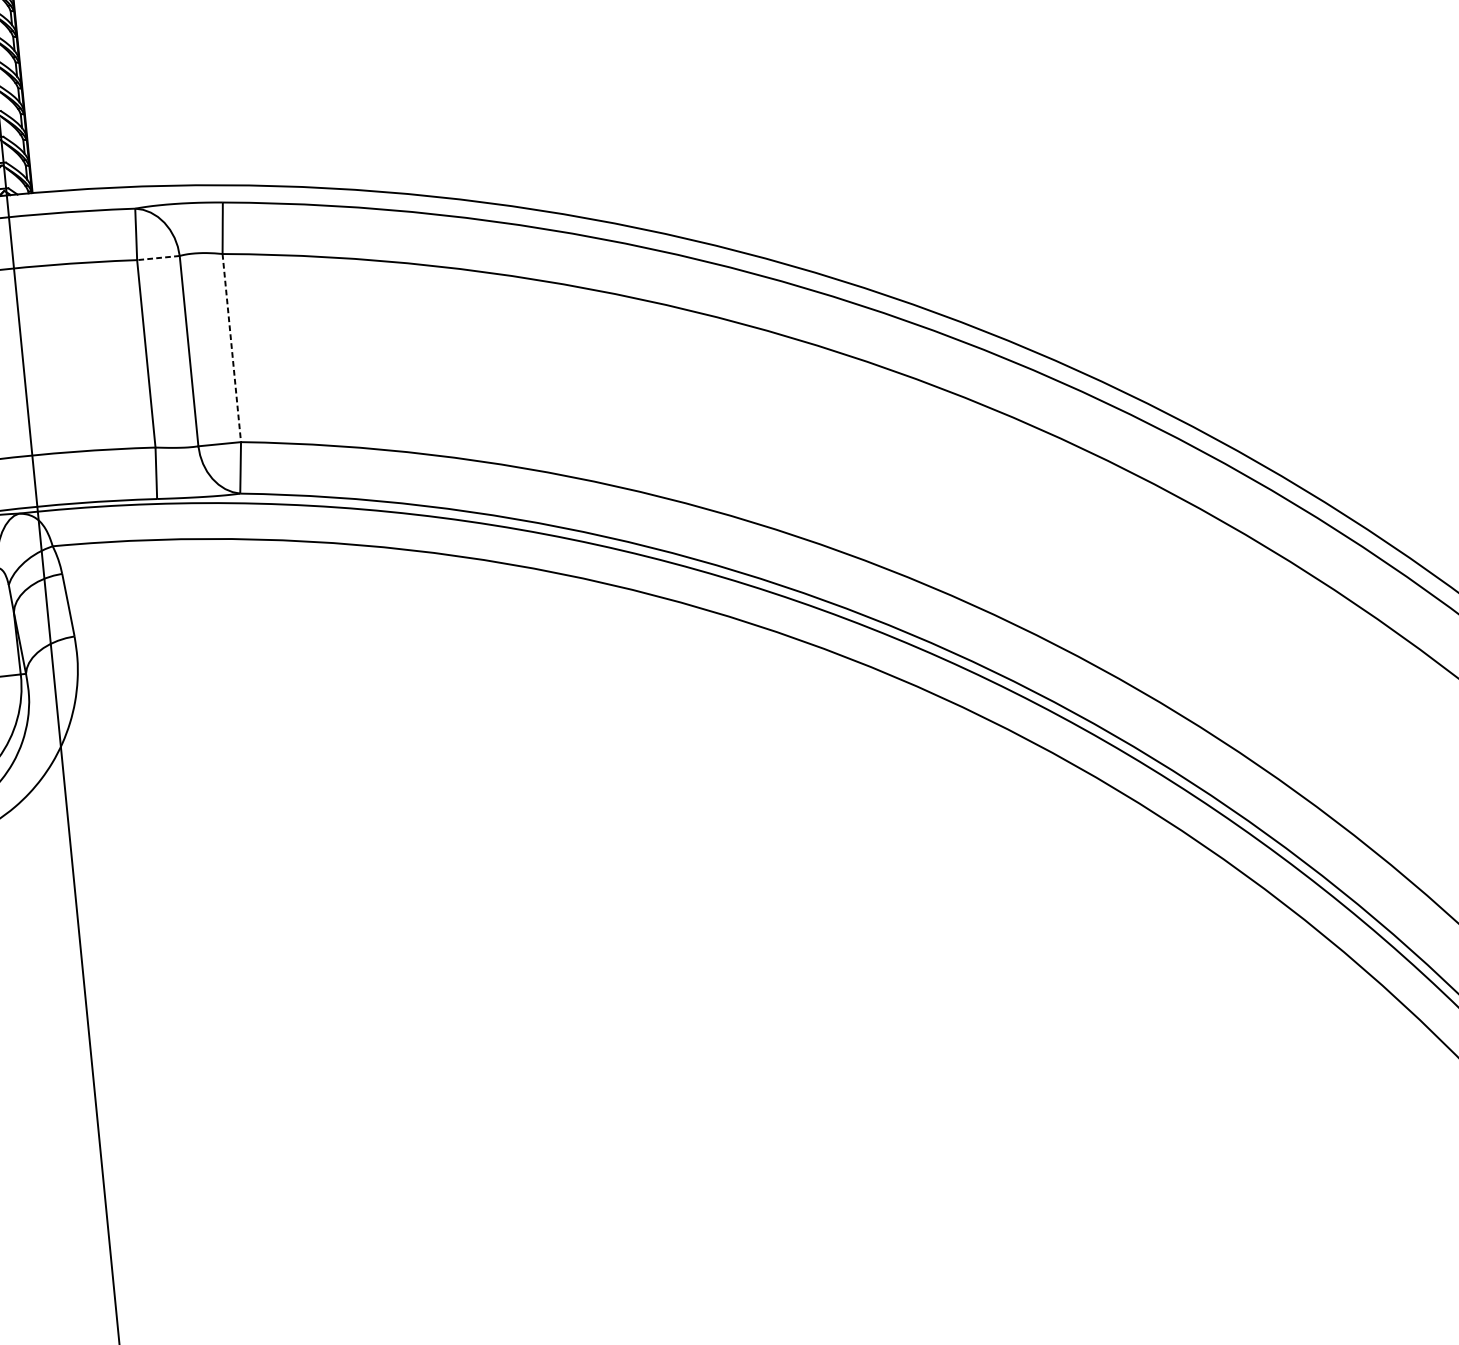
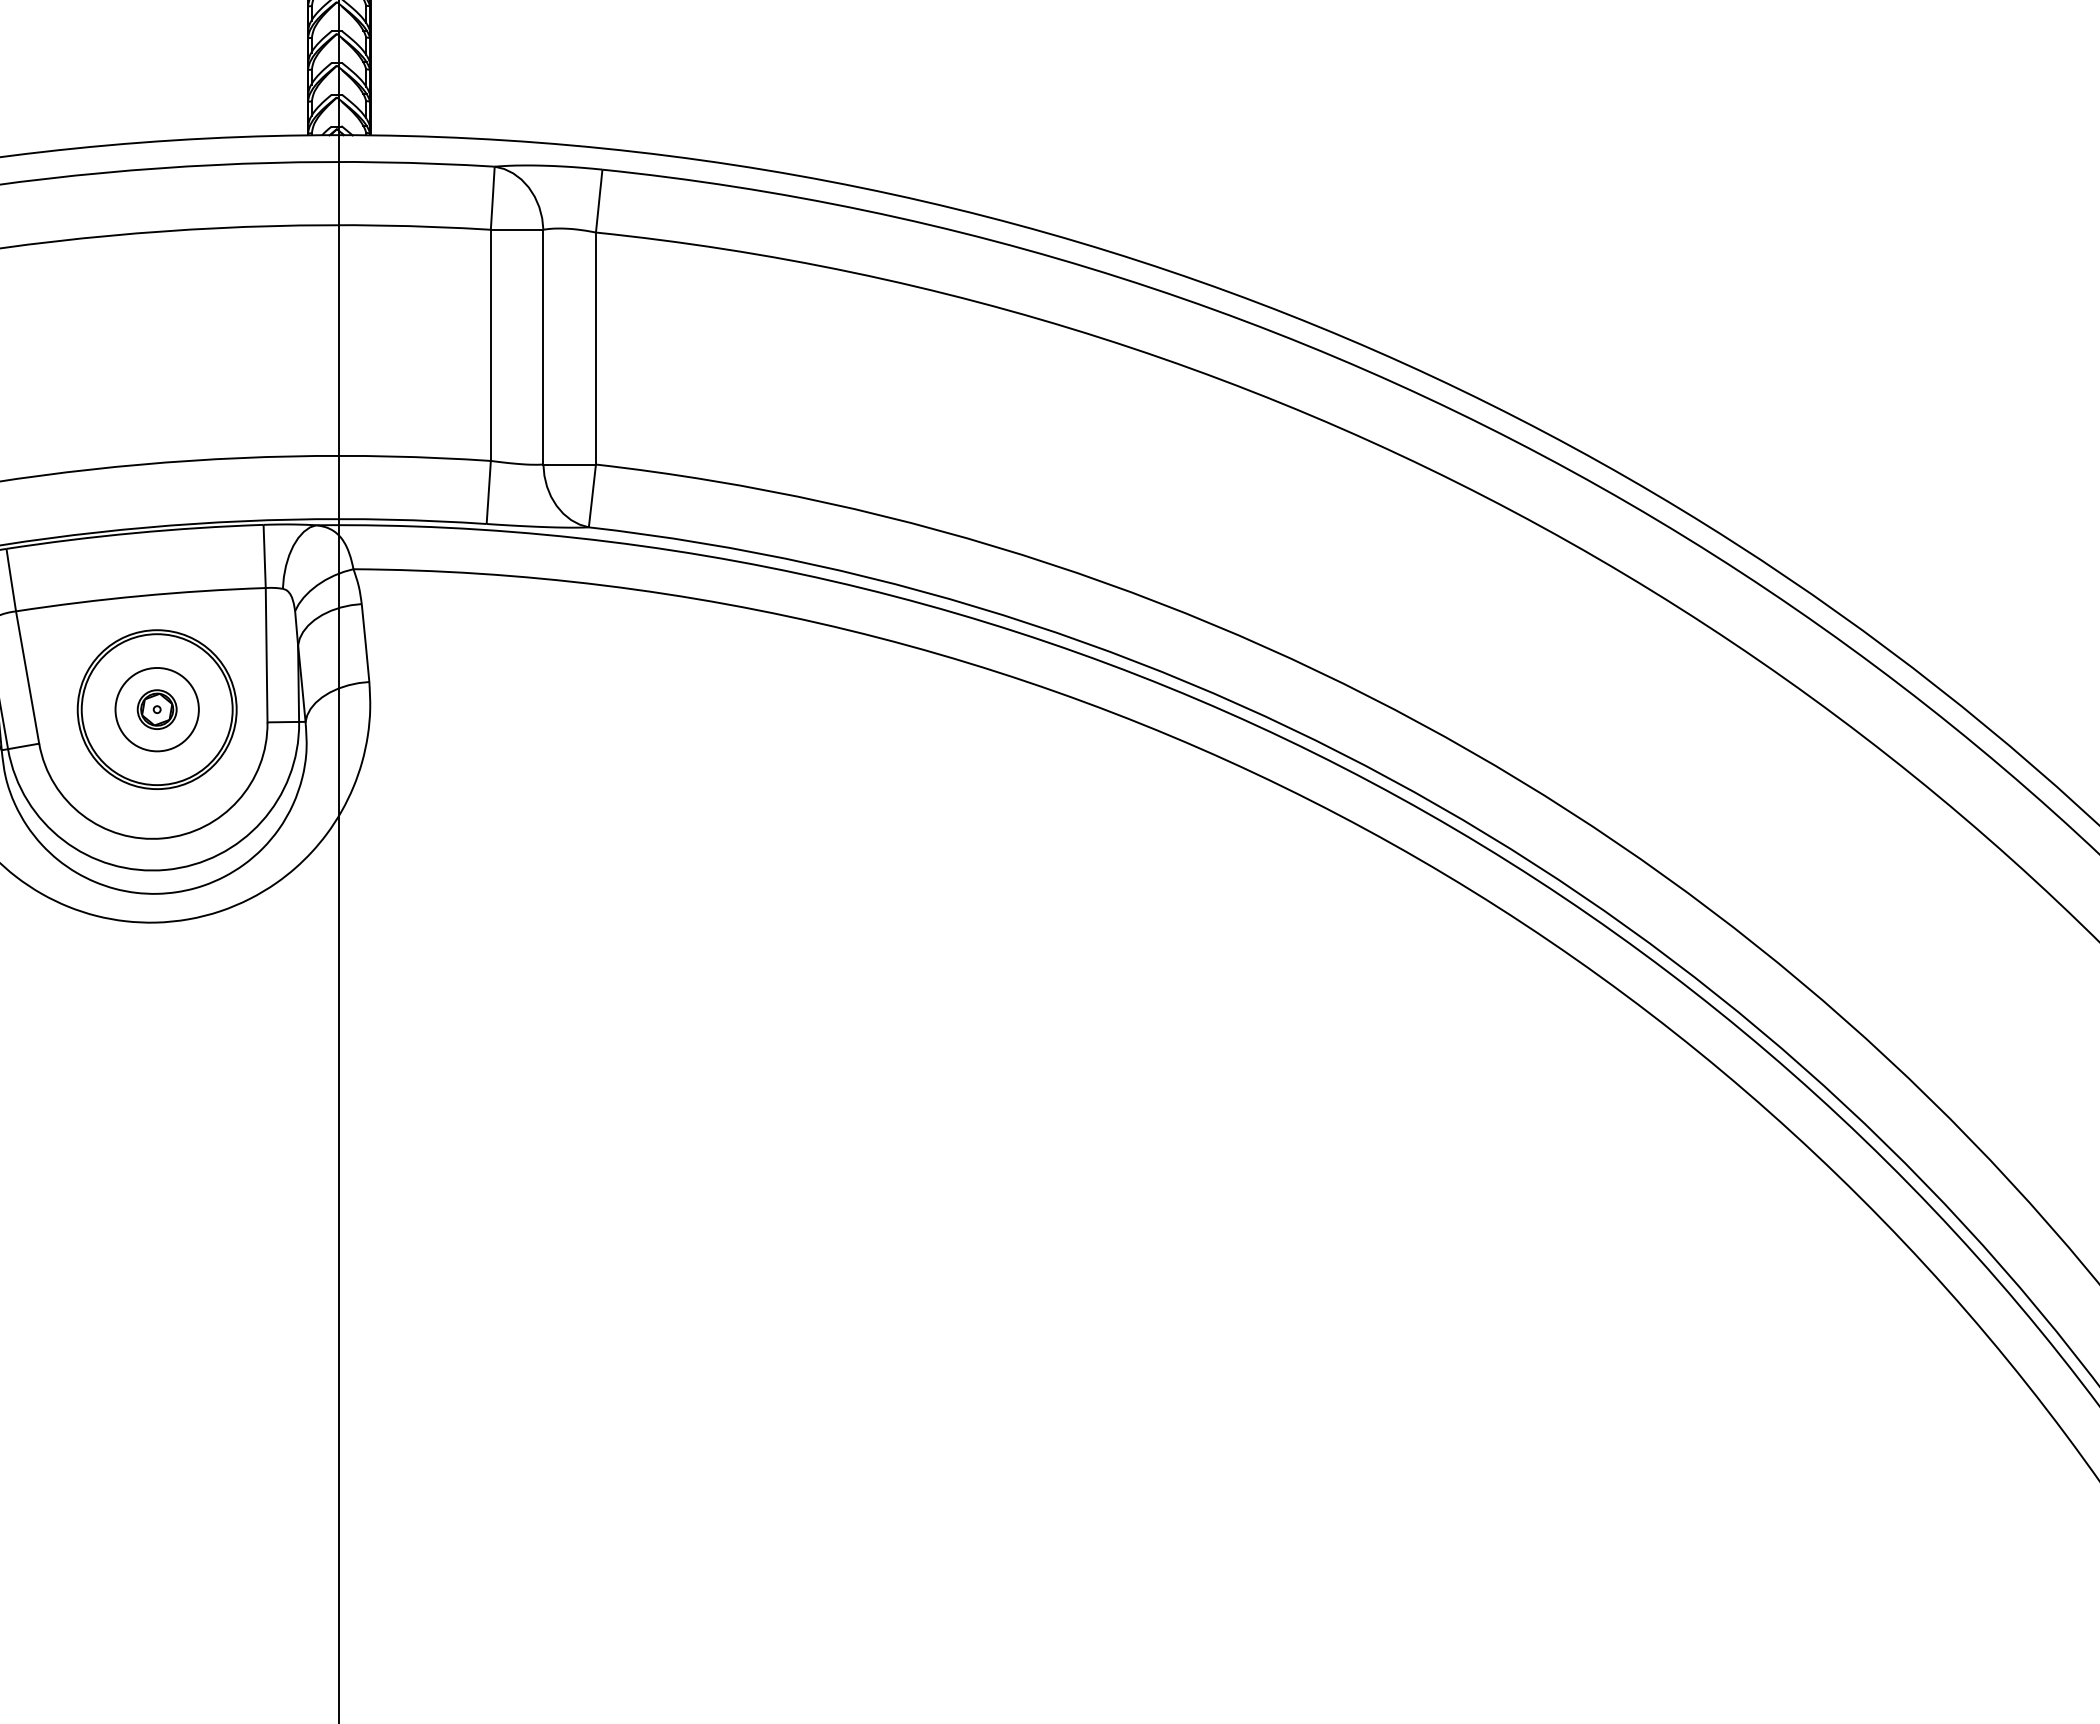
line: (157, 257) -> (516, 229), dashed -> solid
line: (231, 348) -> (595, 349), dashed -> solid

